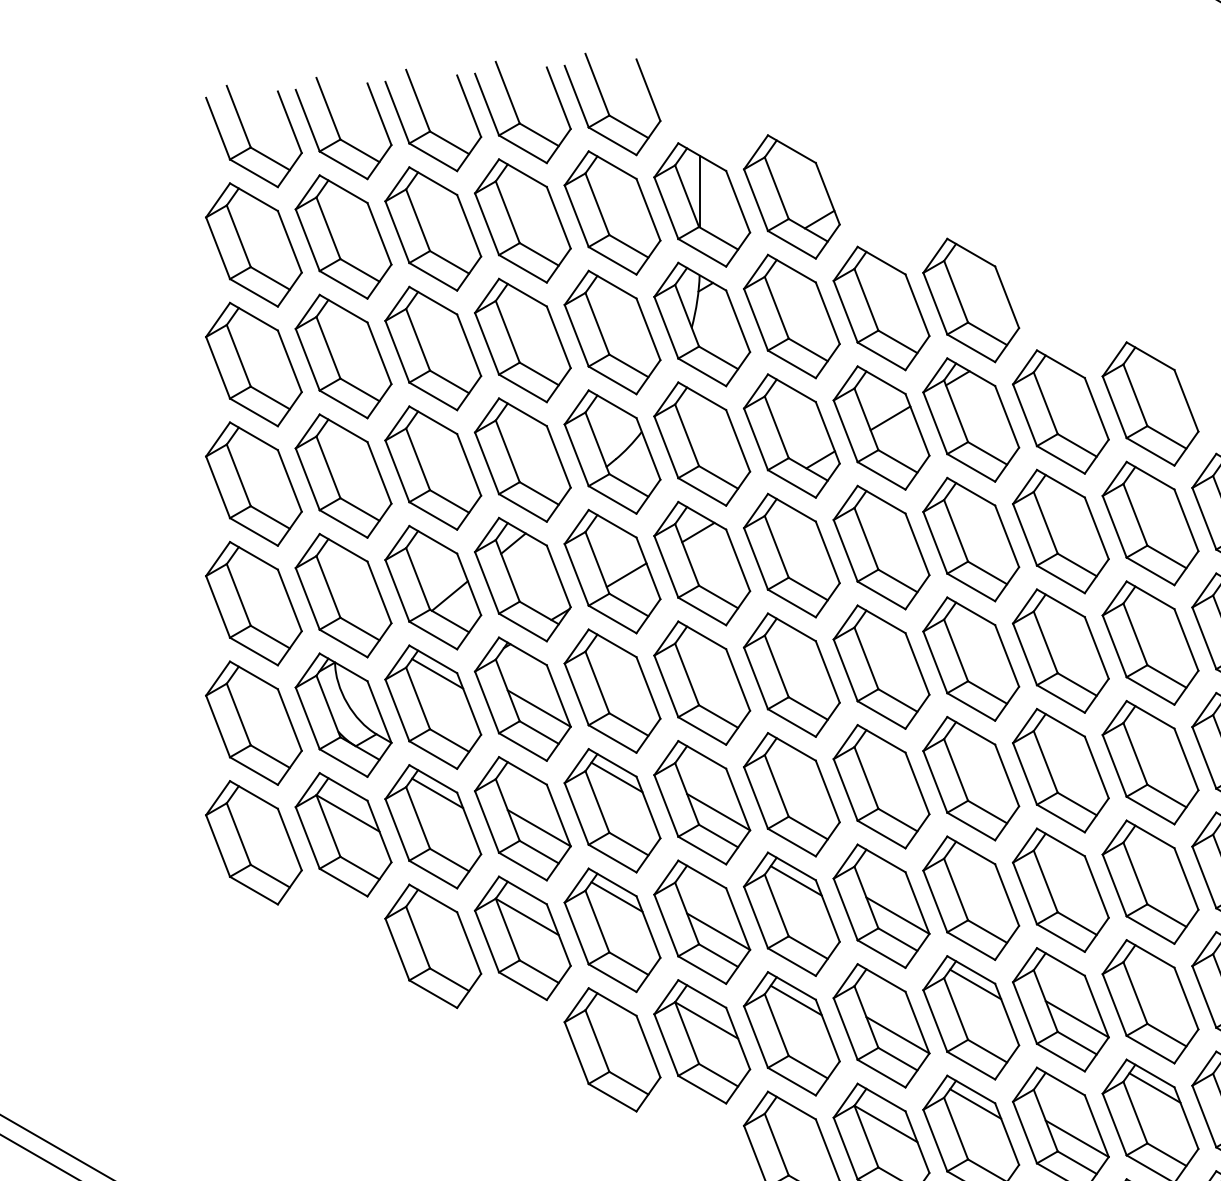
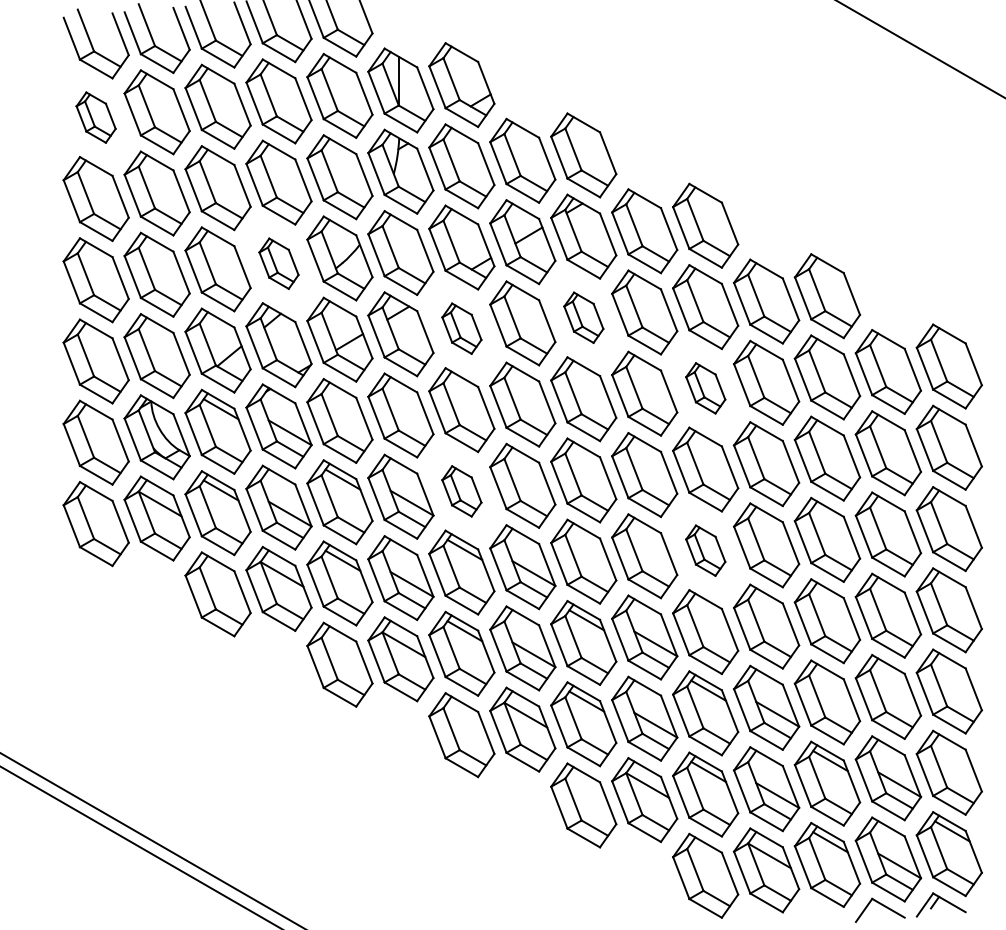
part: (252, 244) -> (95, 117), size x0.6
part: (522, 459) -> (278, 263), size x0.6
part: (970, 538) -> (583, 317), size x0.6
part: (791, 555) -> (461, 328), size x0.6
part: (1150, 643) -> (705, 388), size x0.6
part: (791, 794) -> (461, 491), size x0.6
part: (1150, 881) -> (705, 550), size x0.6

